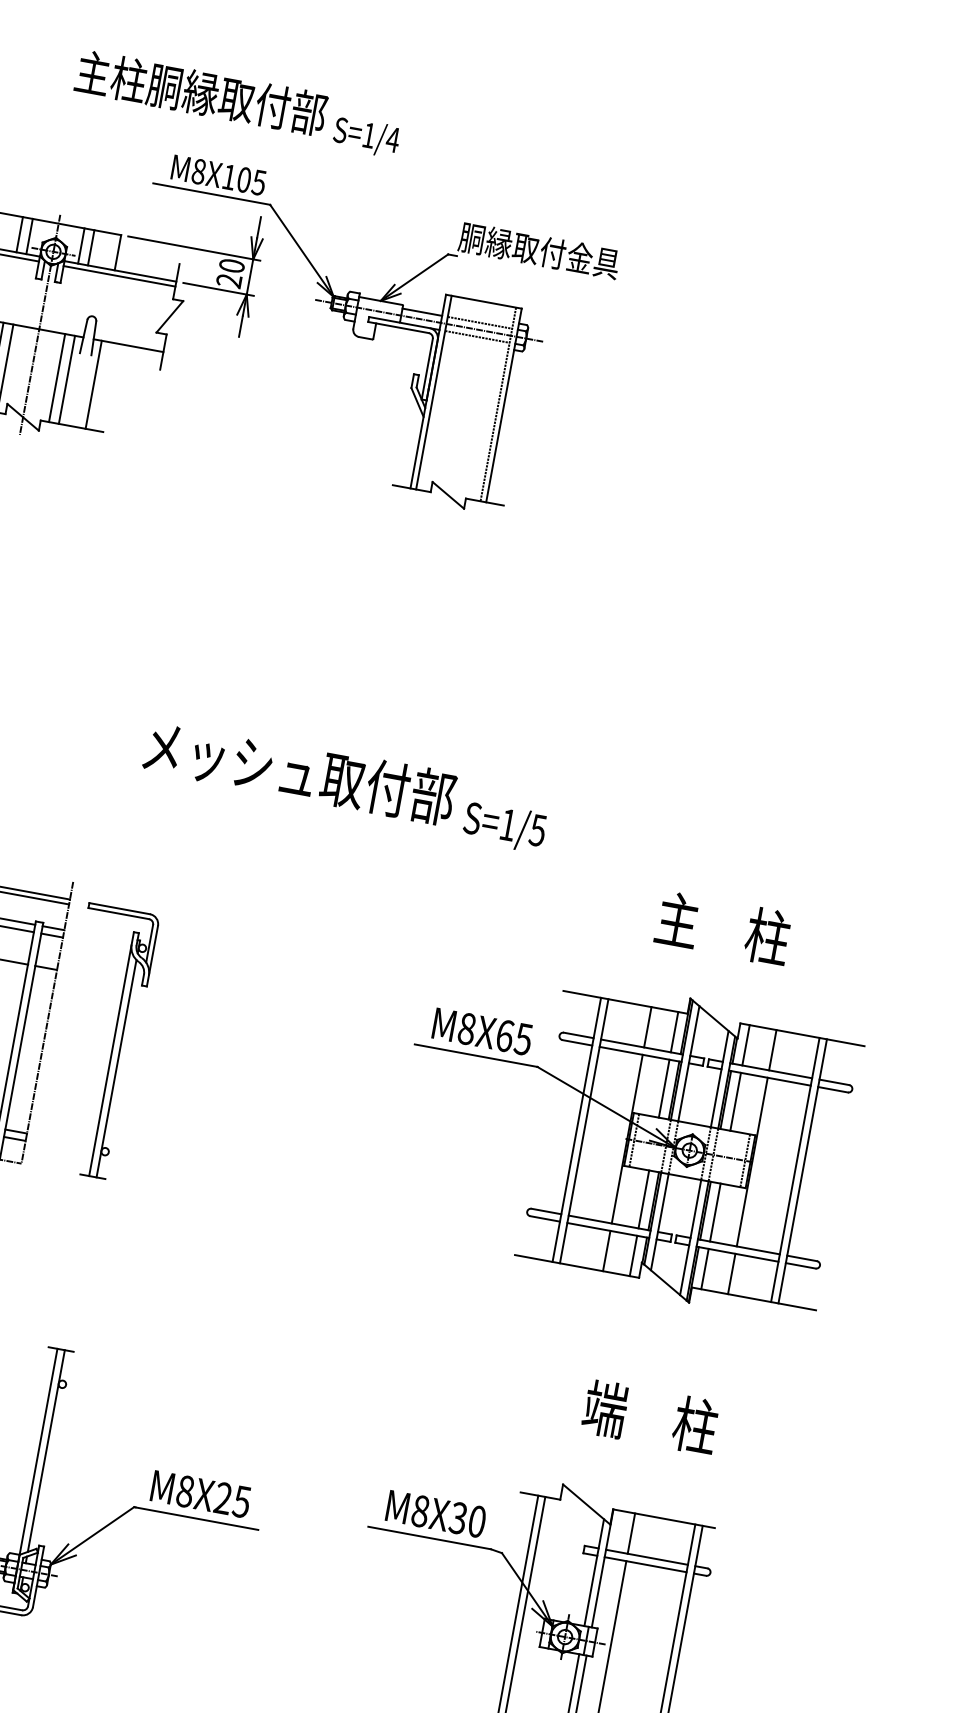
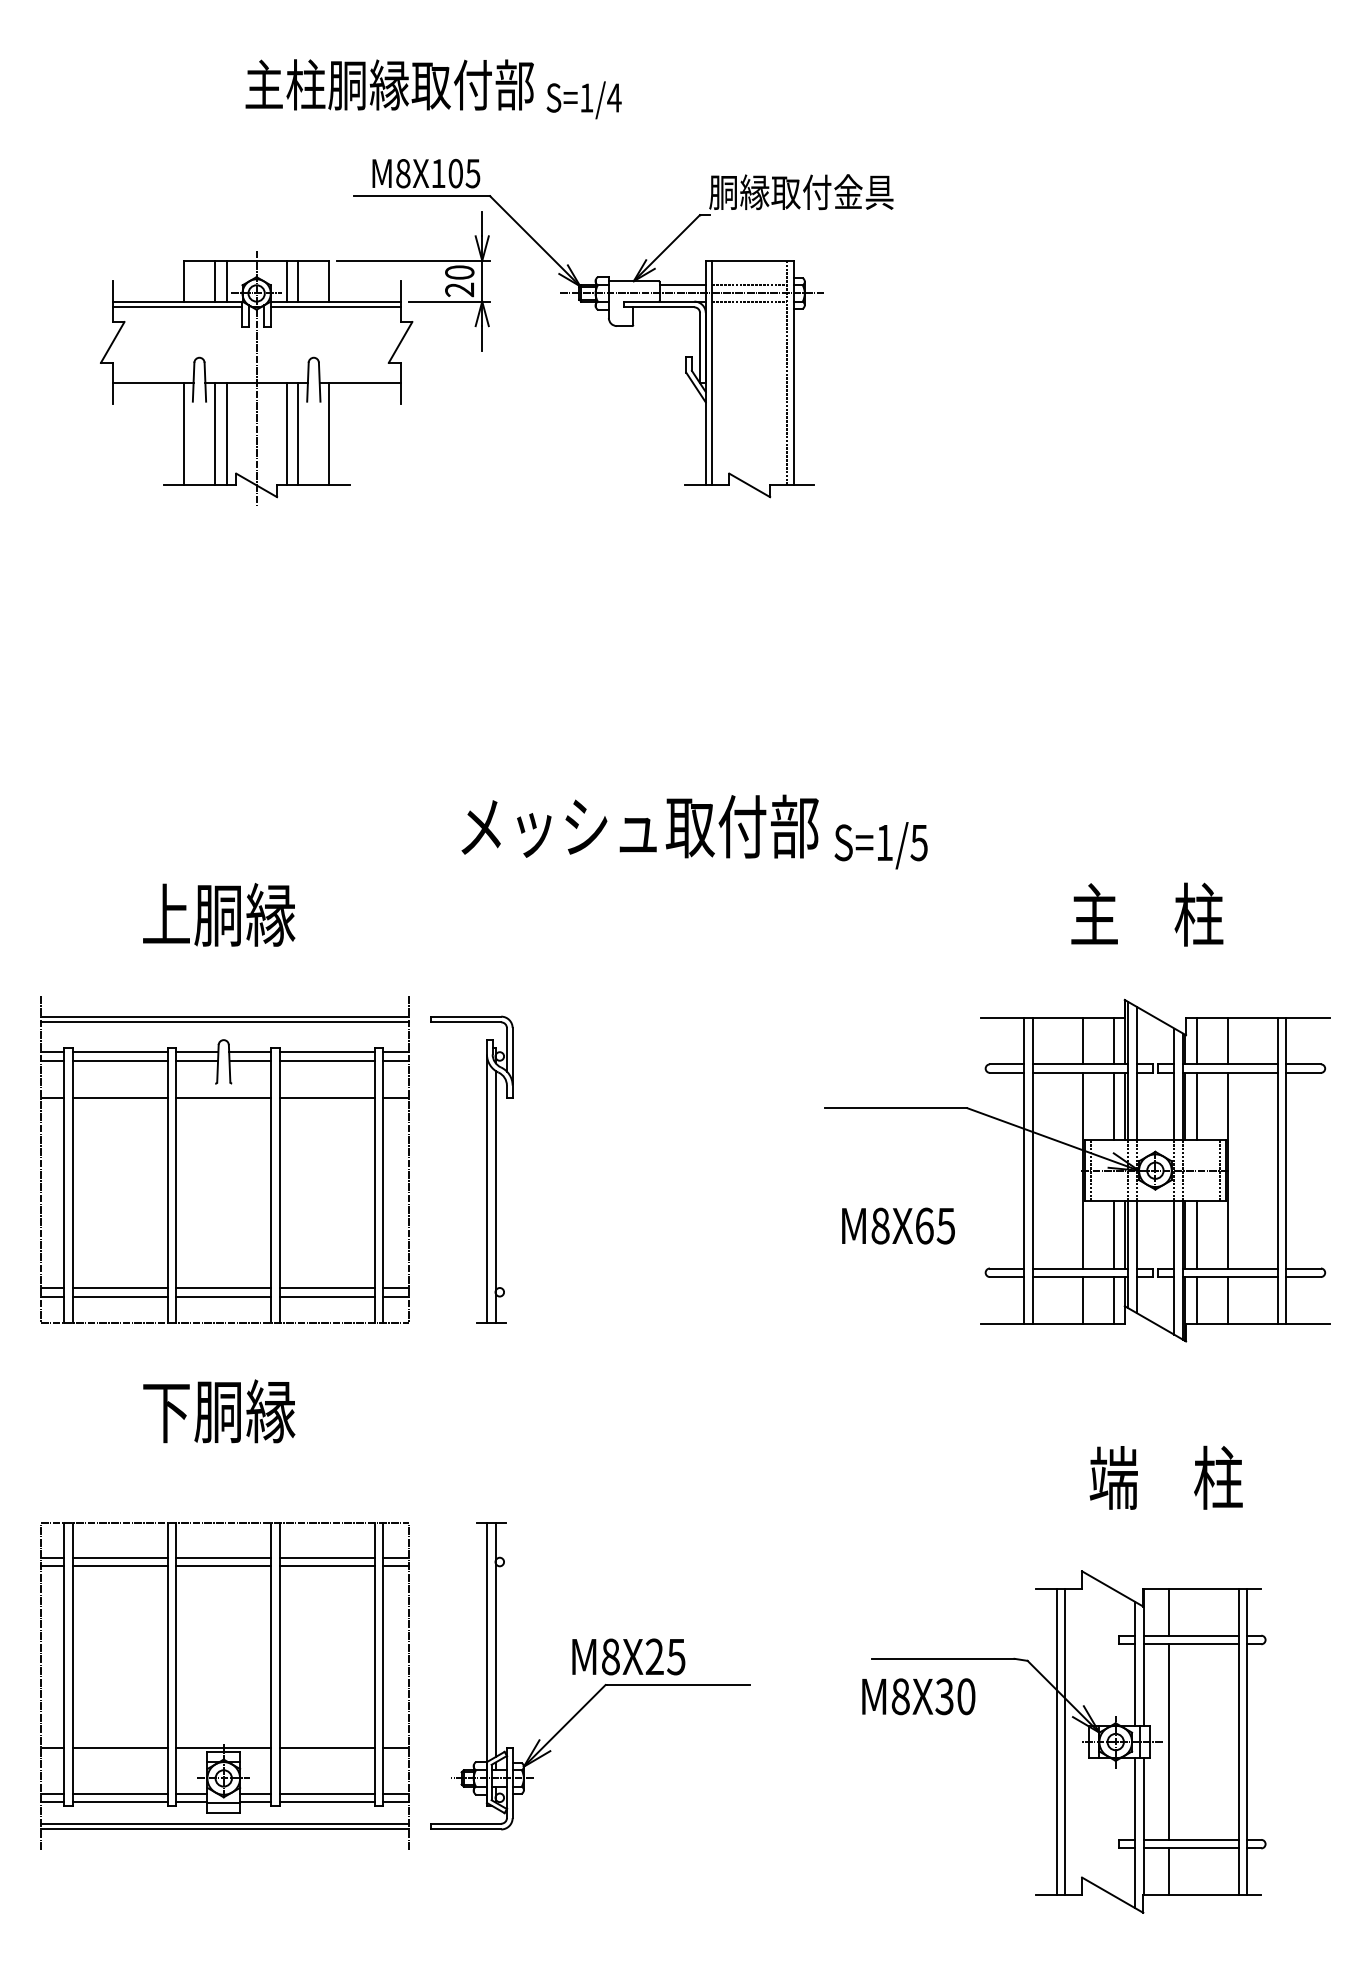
text: (482, 1031) -> (898, 1225), moved
text: (200, 1493) -> (628, 1656), moved
text: (435, 1513) -> (918, 1696), moved

